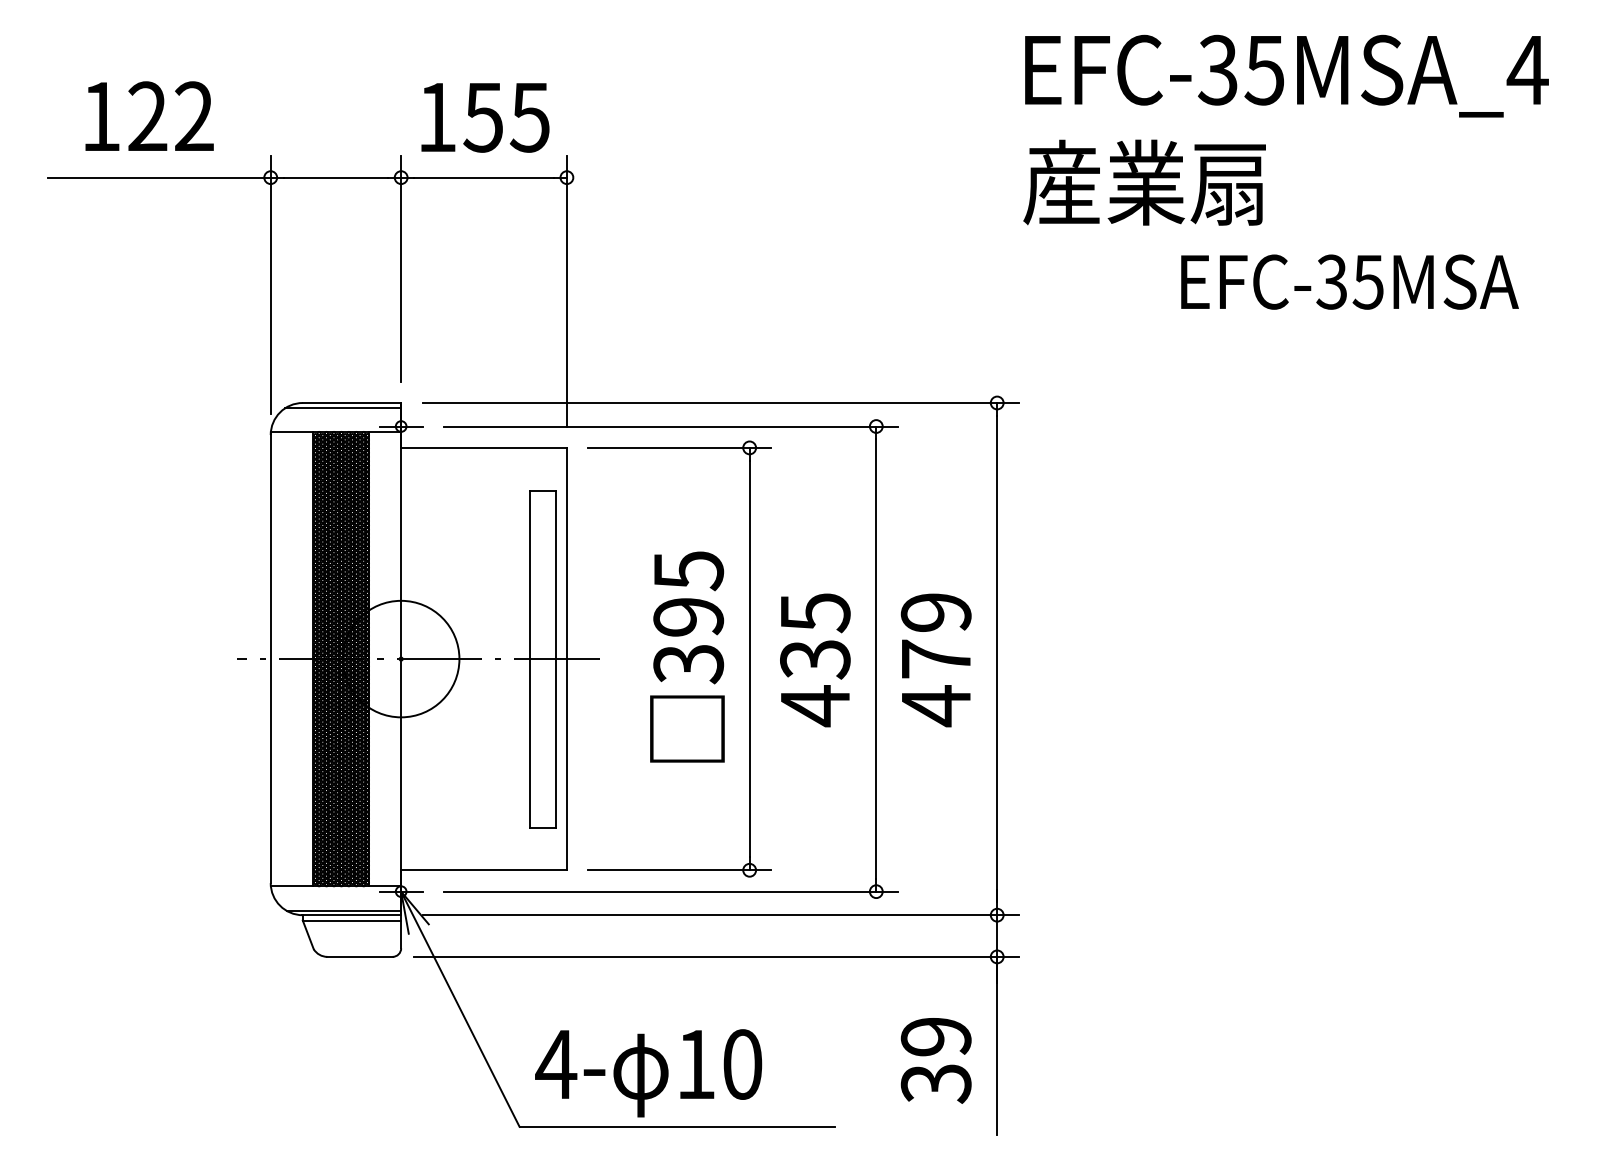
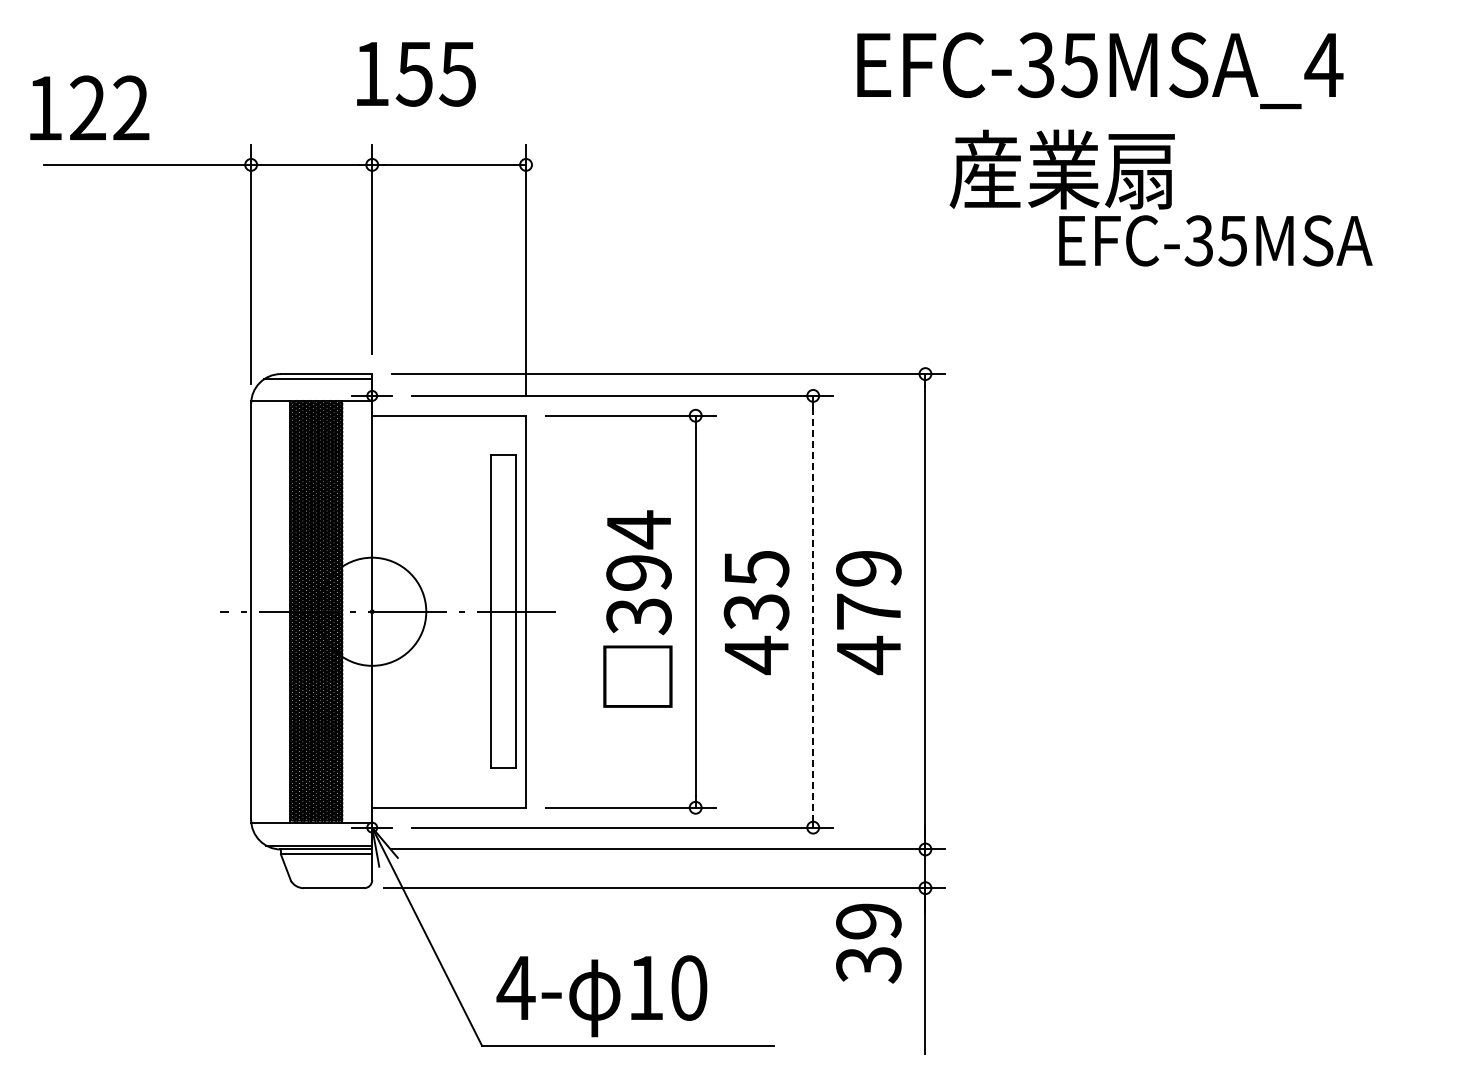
text: (1287, 75) -> (1100, 70), moved
text: (149, 115) -> (89, 107), moved
text: (485, 117) -> (416, 74), moved
text: (1349, 281) -> (1215, 240), moved
text: (689, 570) -> (639, 529), 395 -> 394
line: (876, 658) -> (813, 611), solid -> dashed
text: (935, 1060) -> (868, 943), moved

